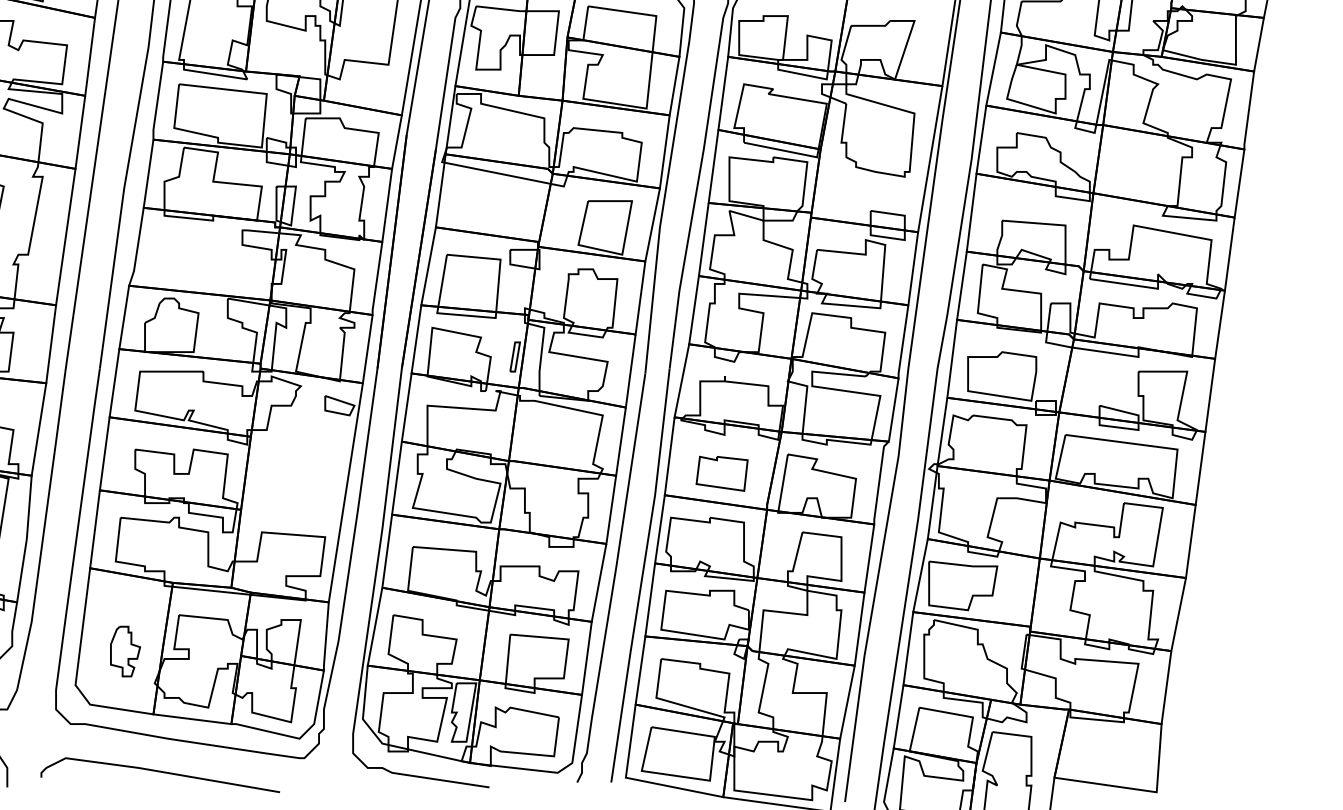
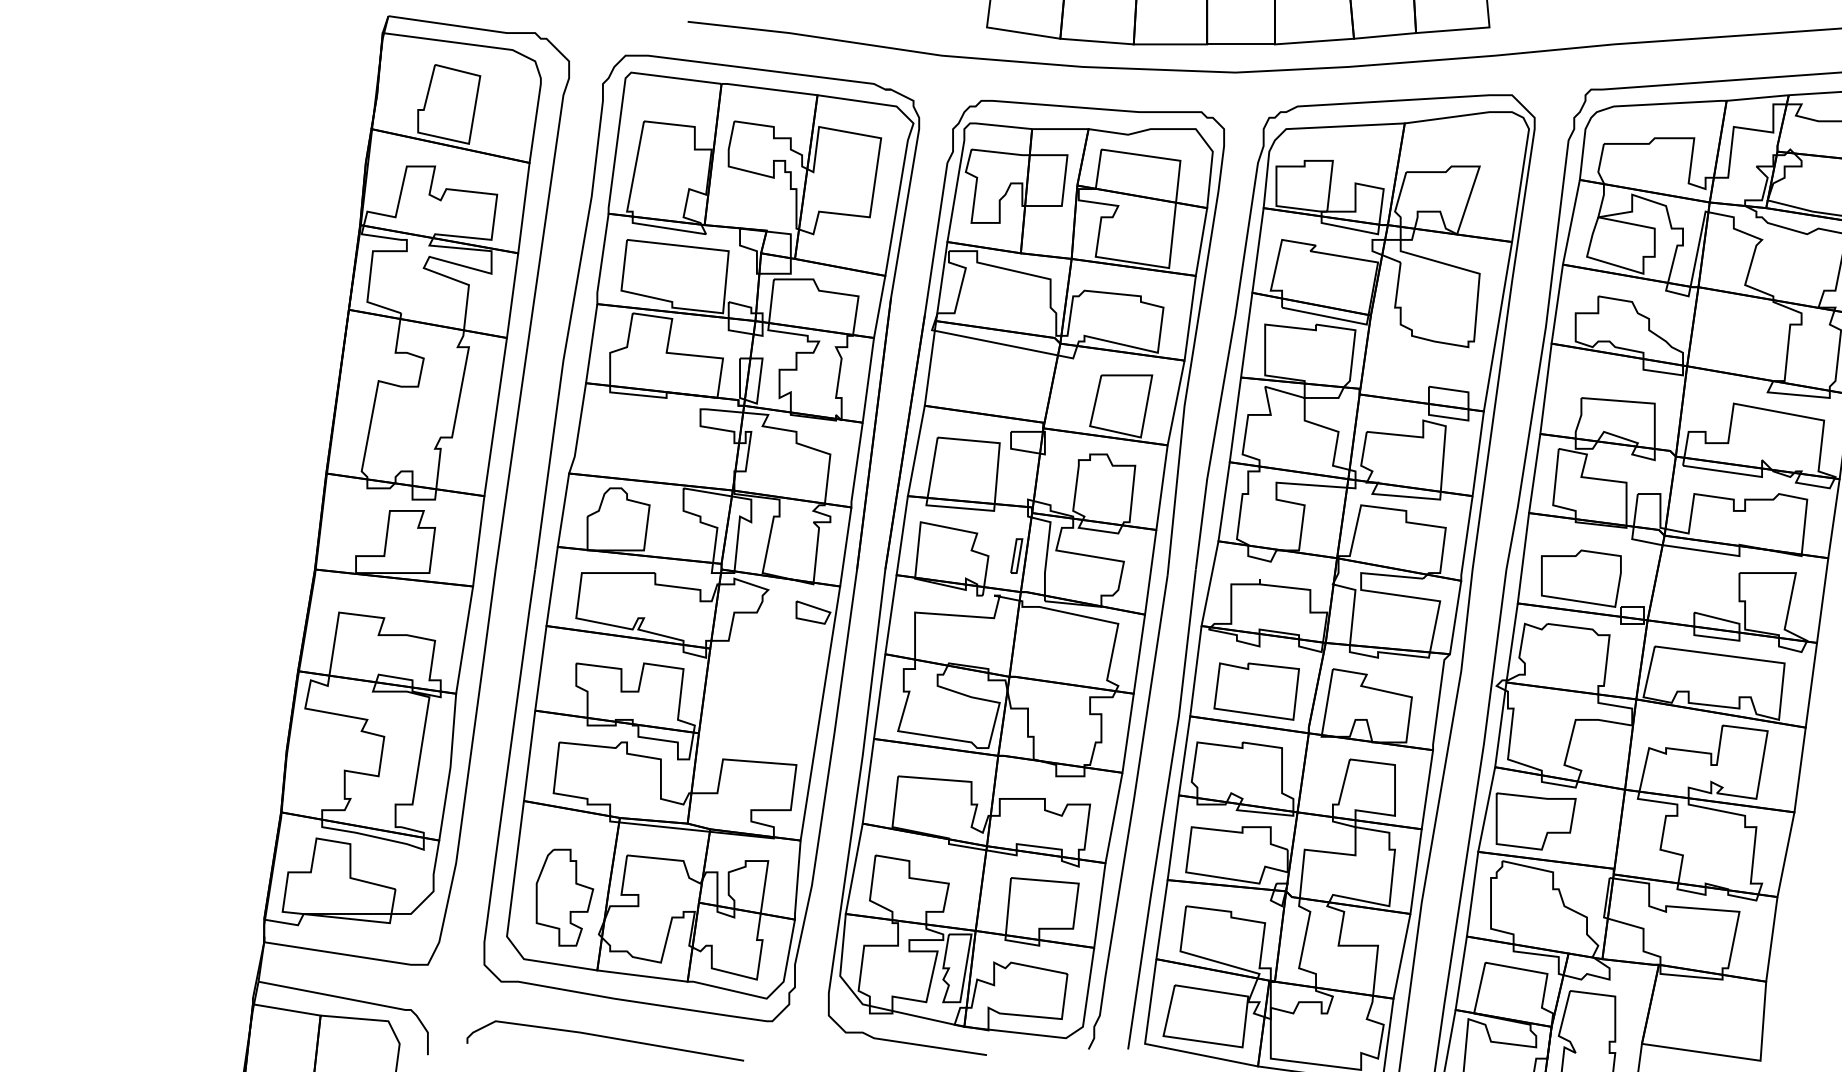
part: (721, 473) -> (1256, 691), size x1.43
part: (125, 651) -> (564, 897), size x1.67

